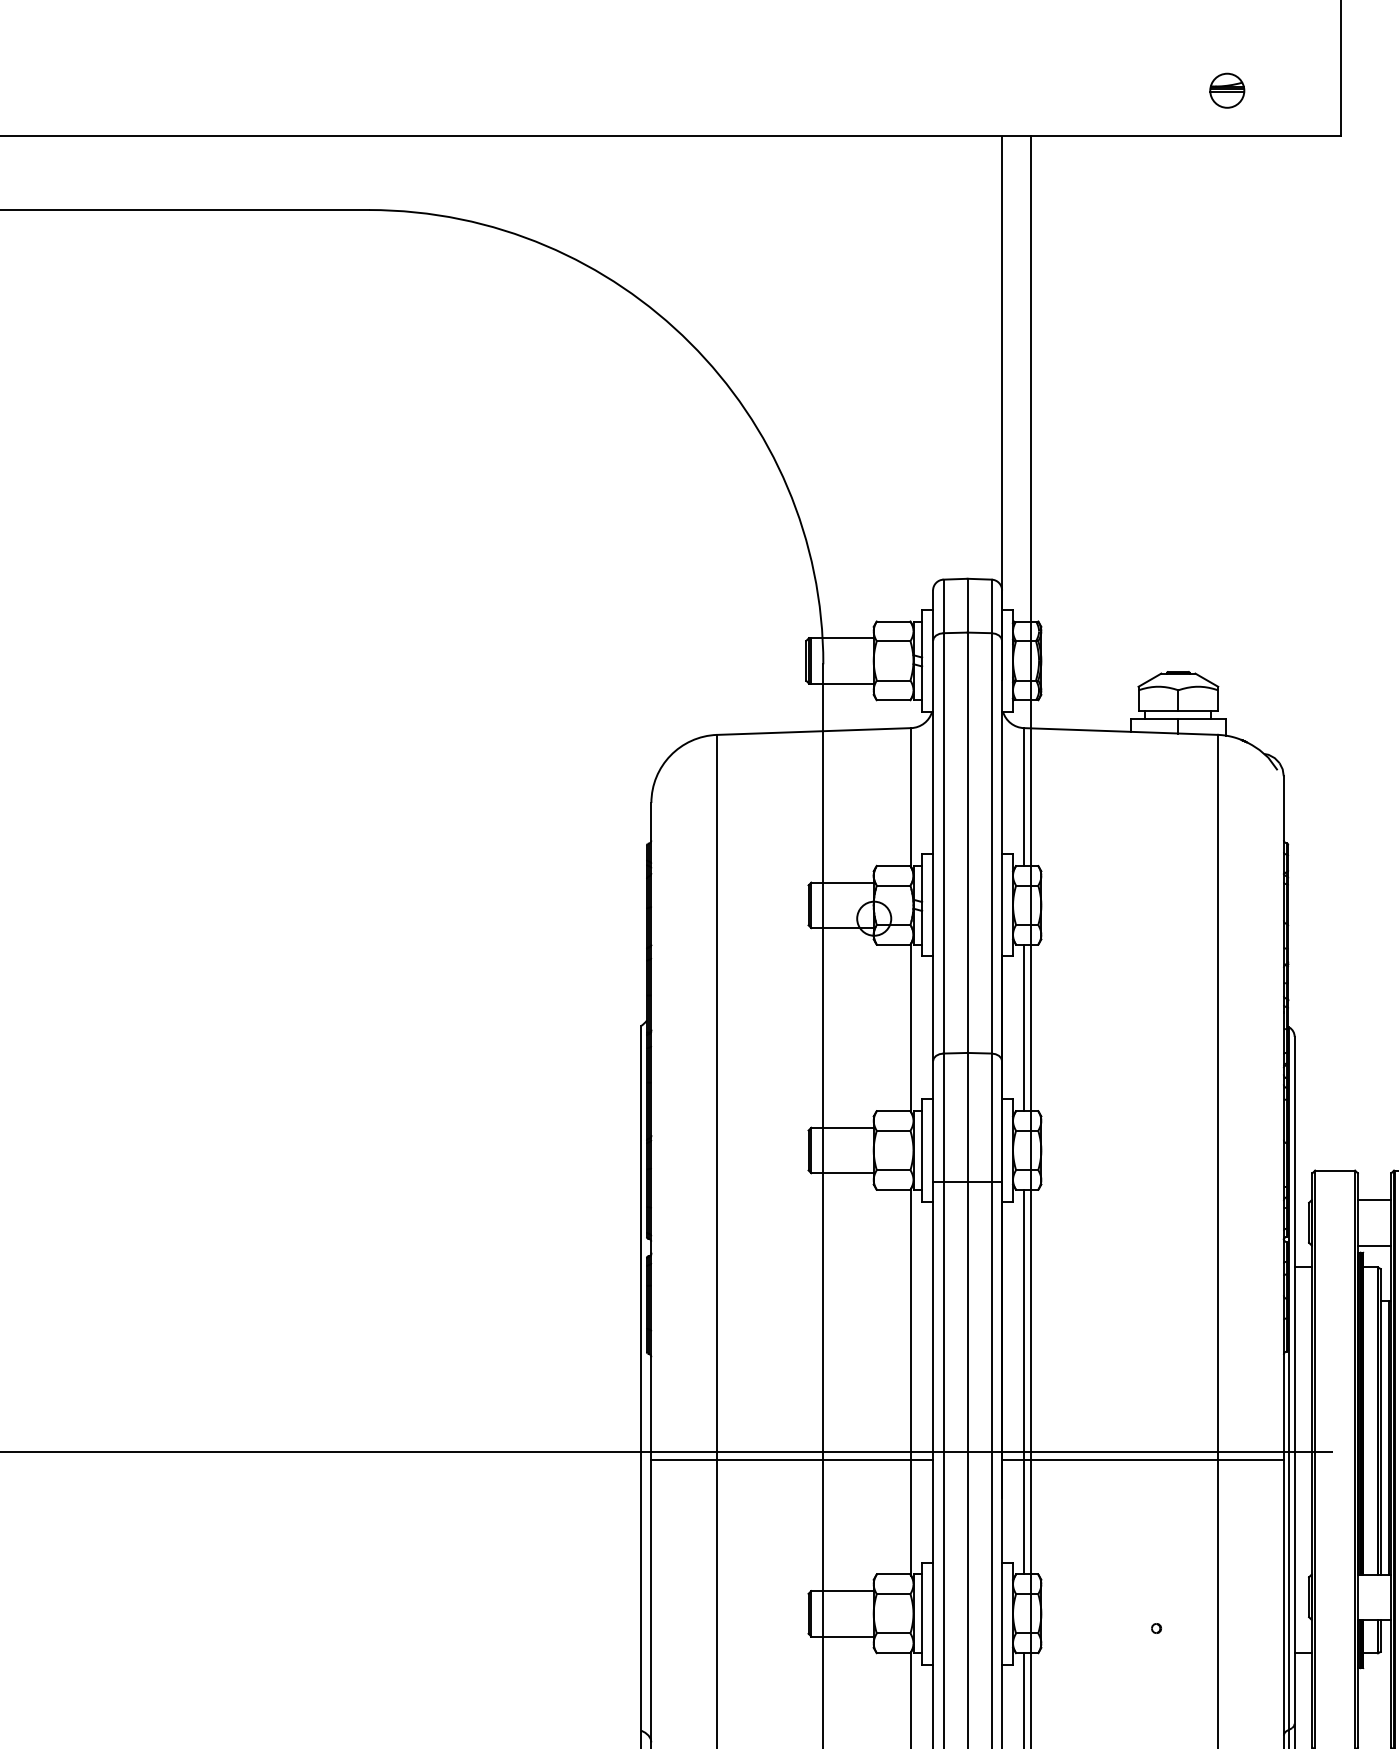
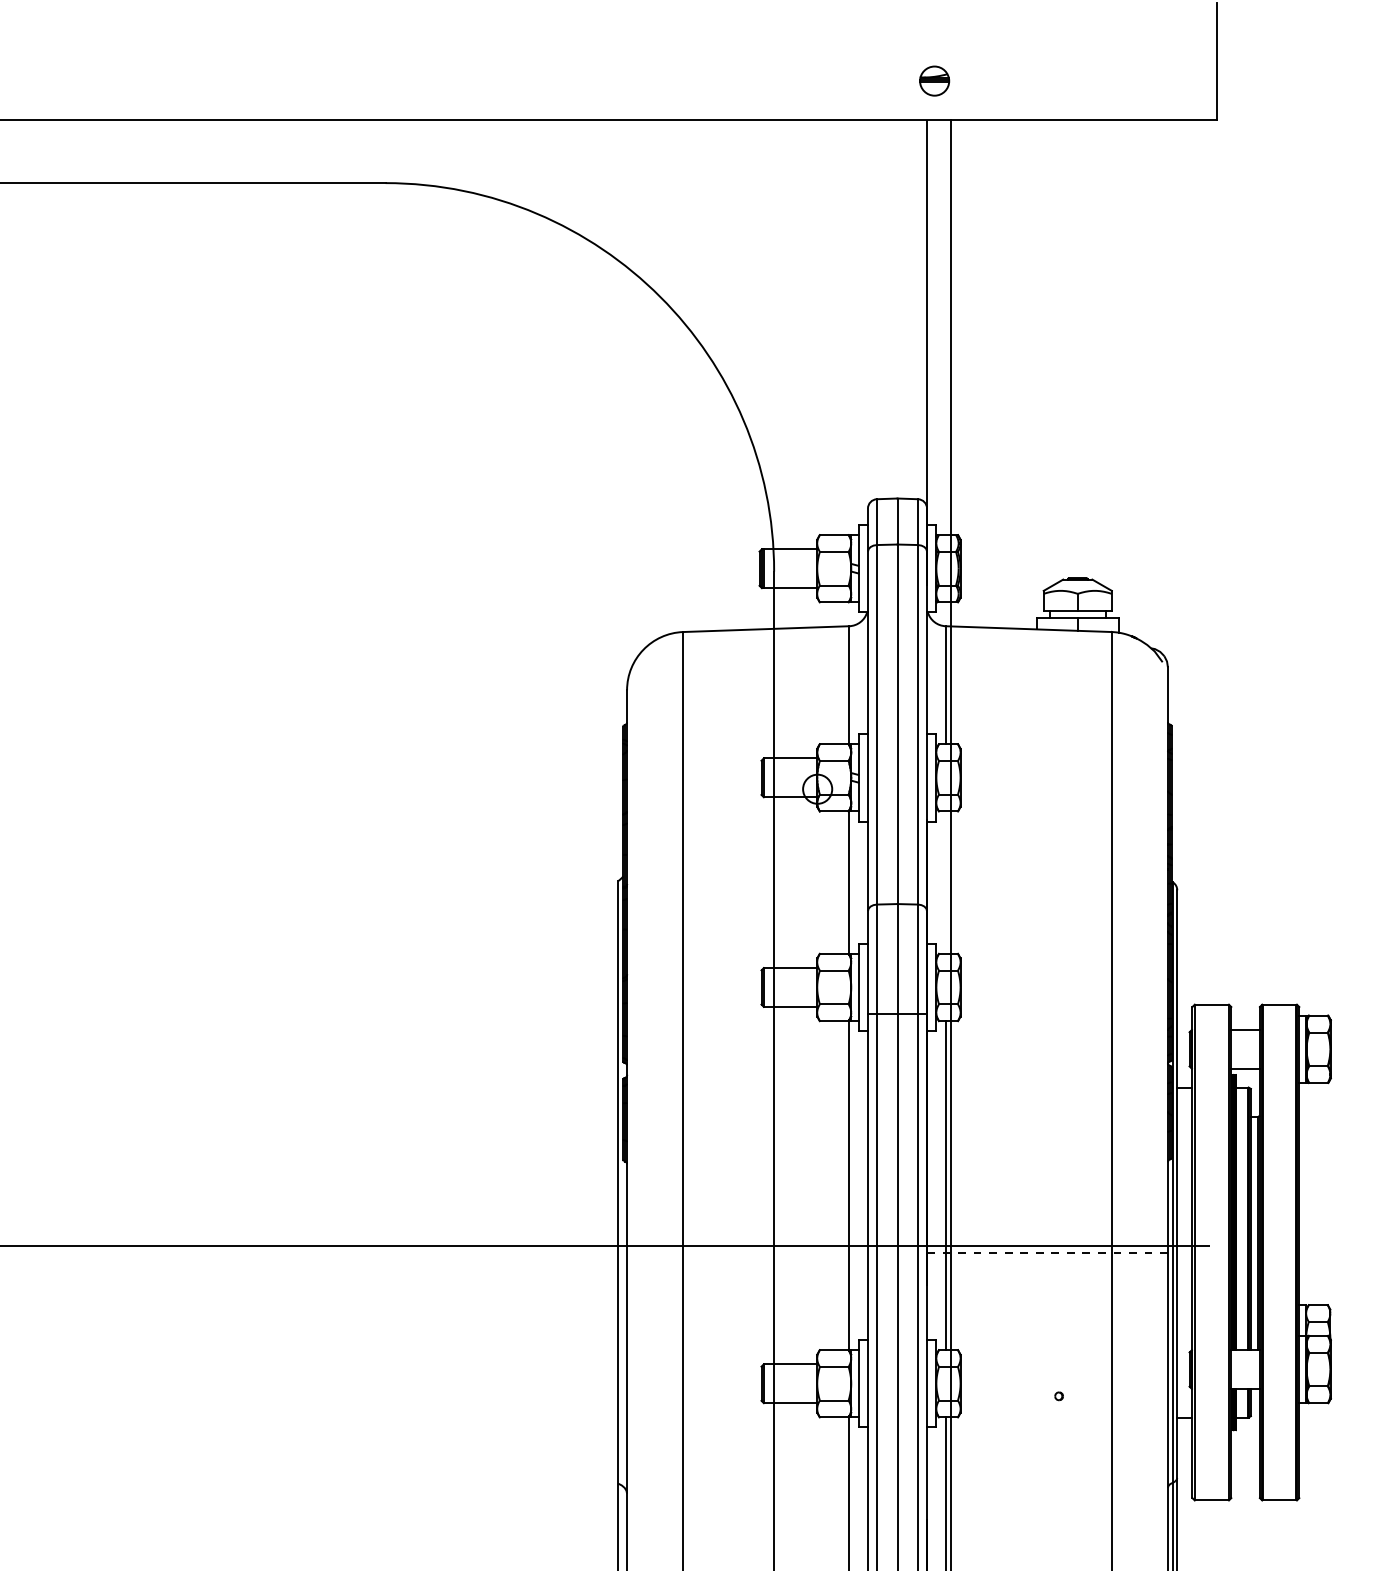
part: (1227, 90) -> (934, 80), moved
line: (1023, 1027) -> (945, 882), removed
line: (792, 1460) -> (747, 1252), removed
line: (1141, 1460) -> (1046, 1252), solid -> dashed

